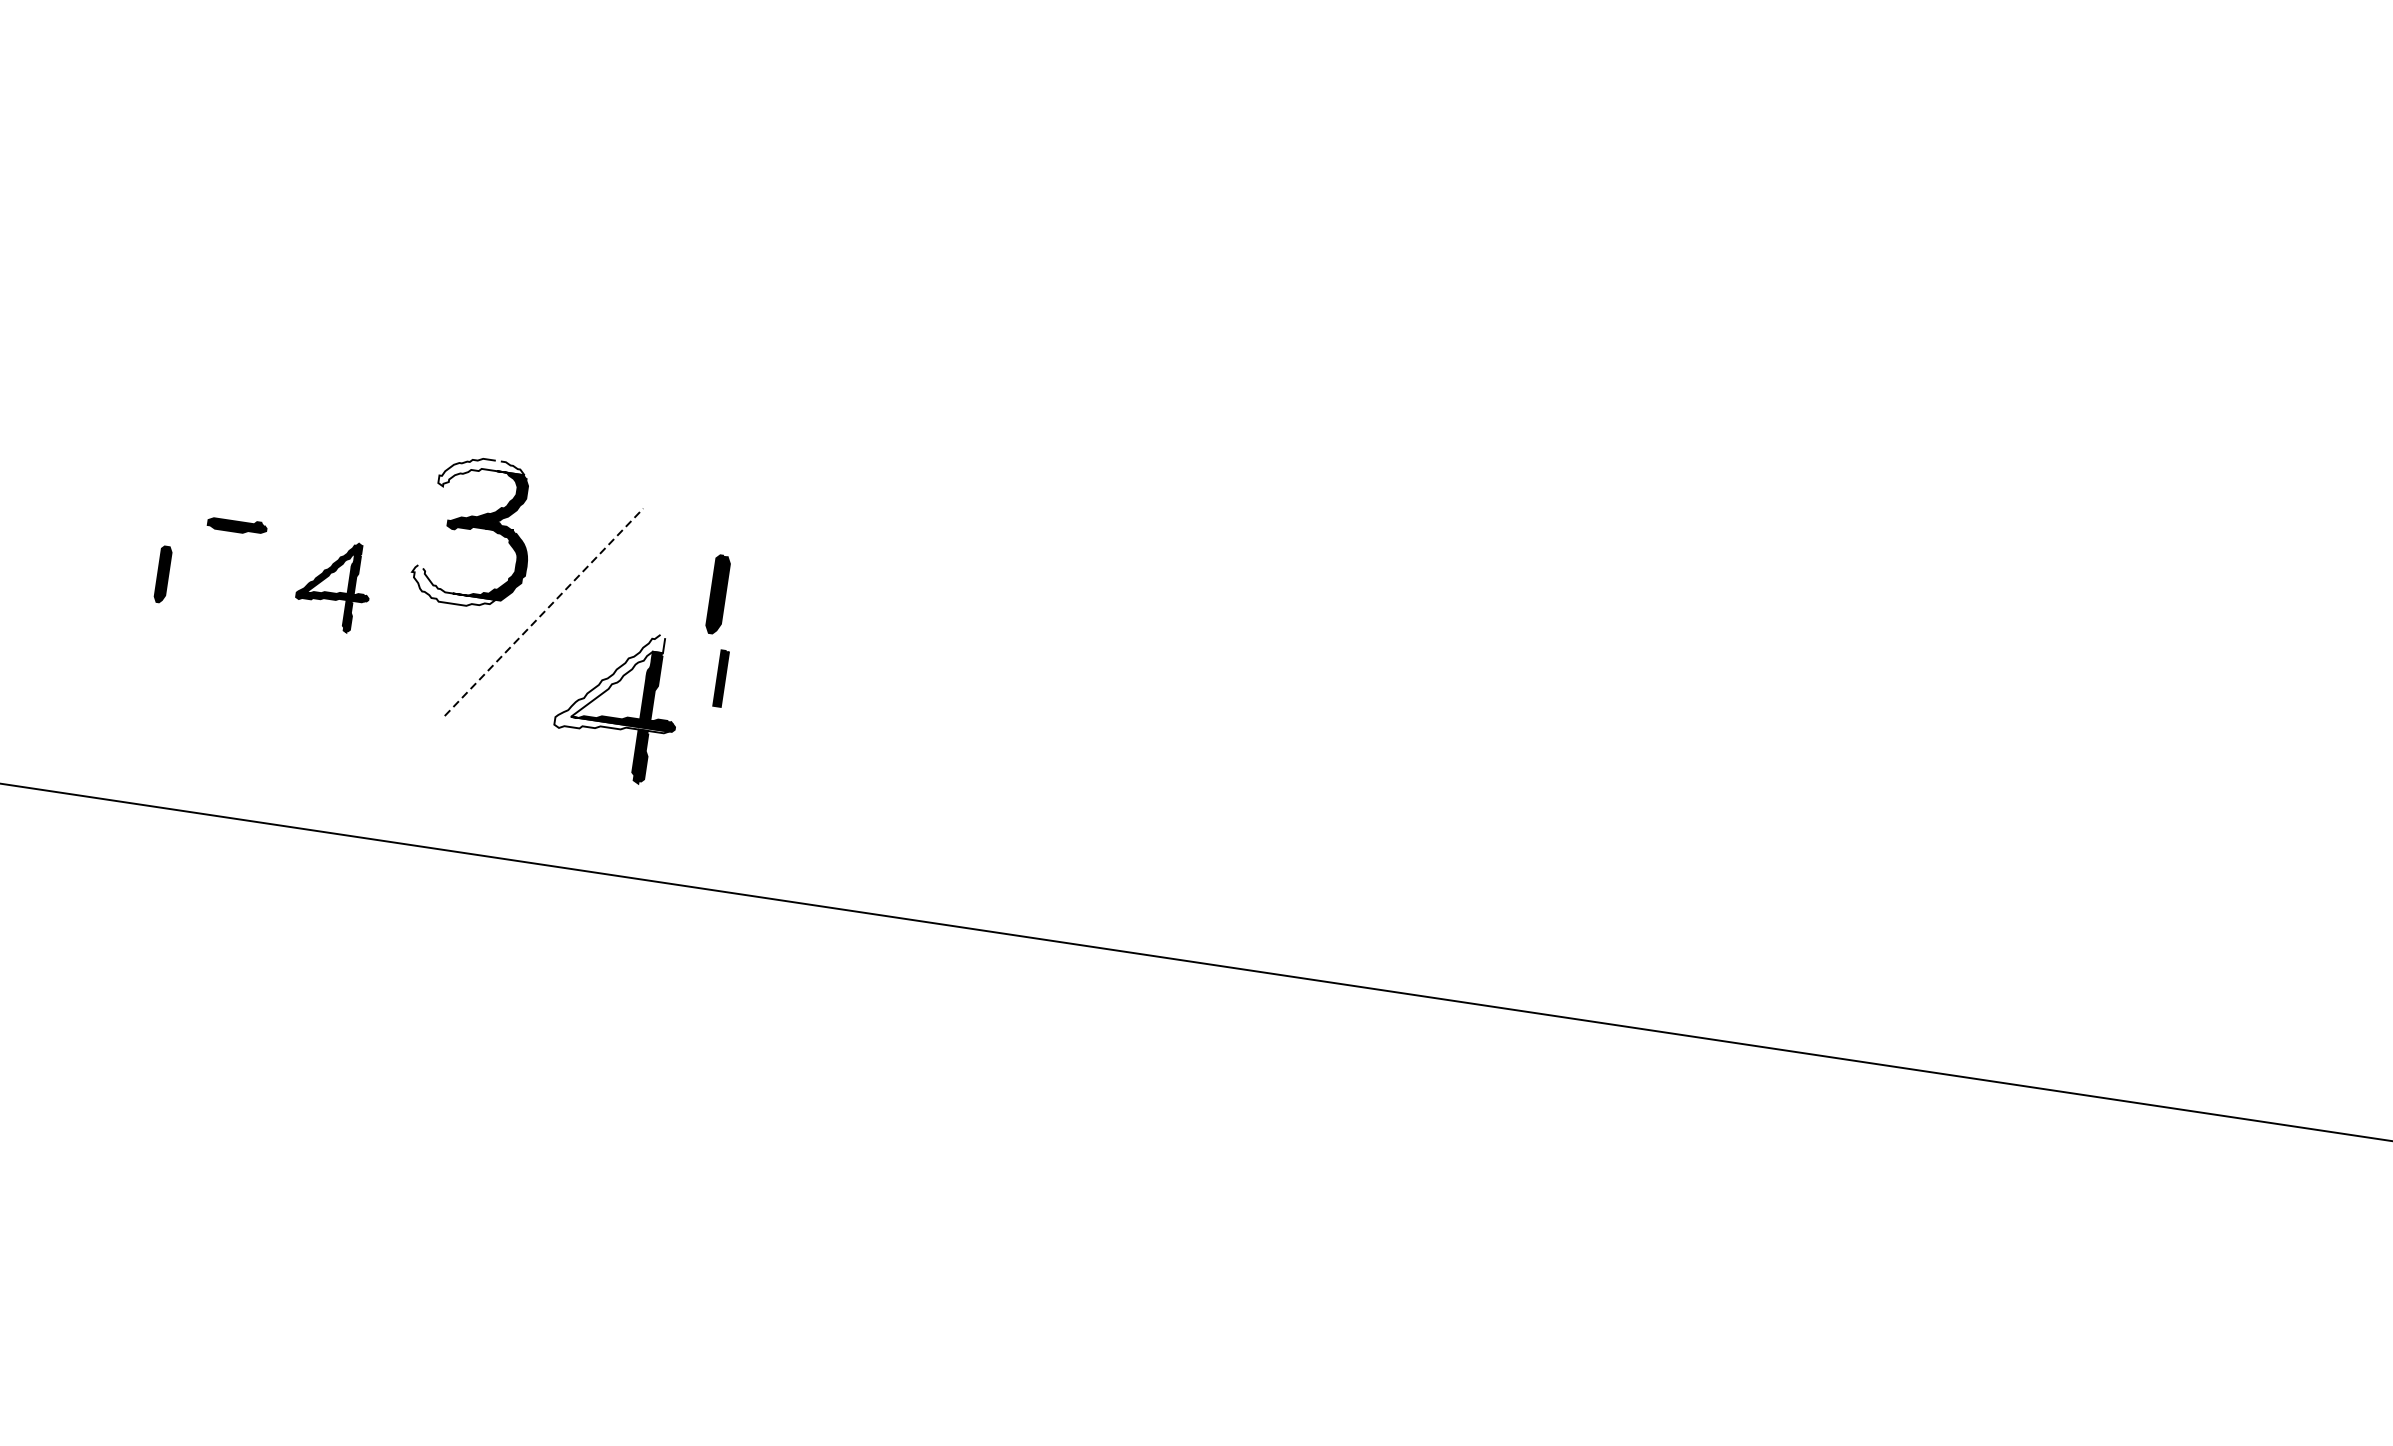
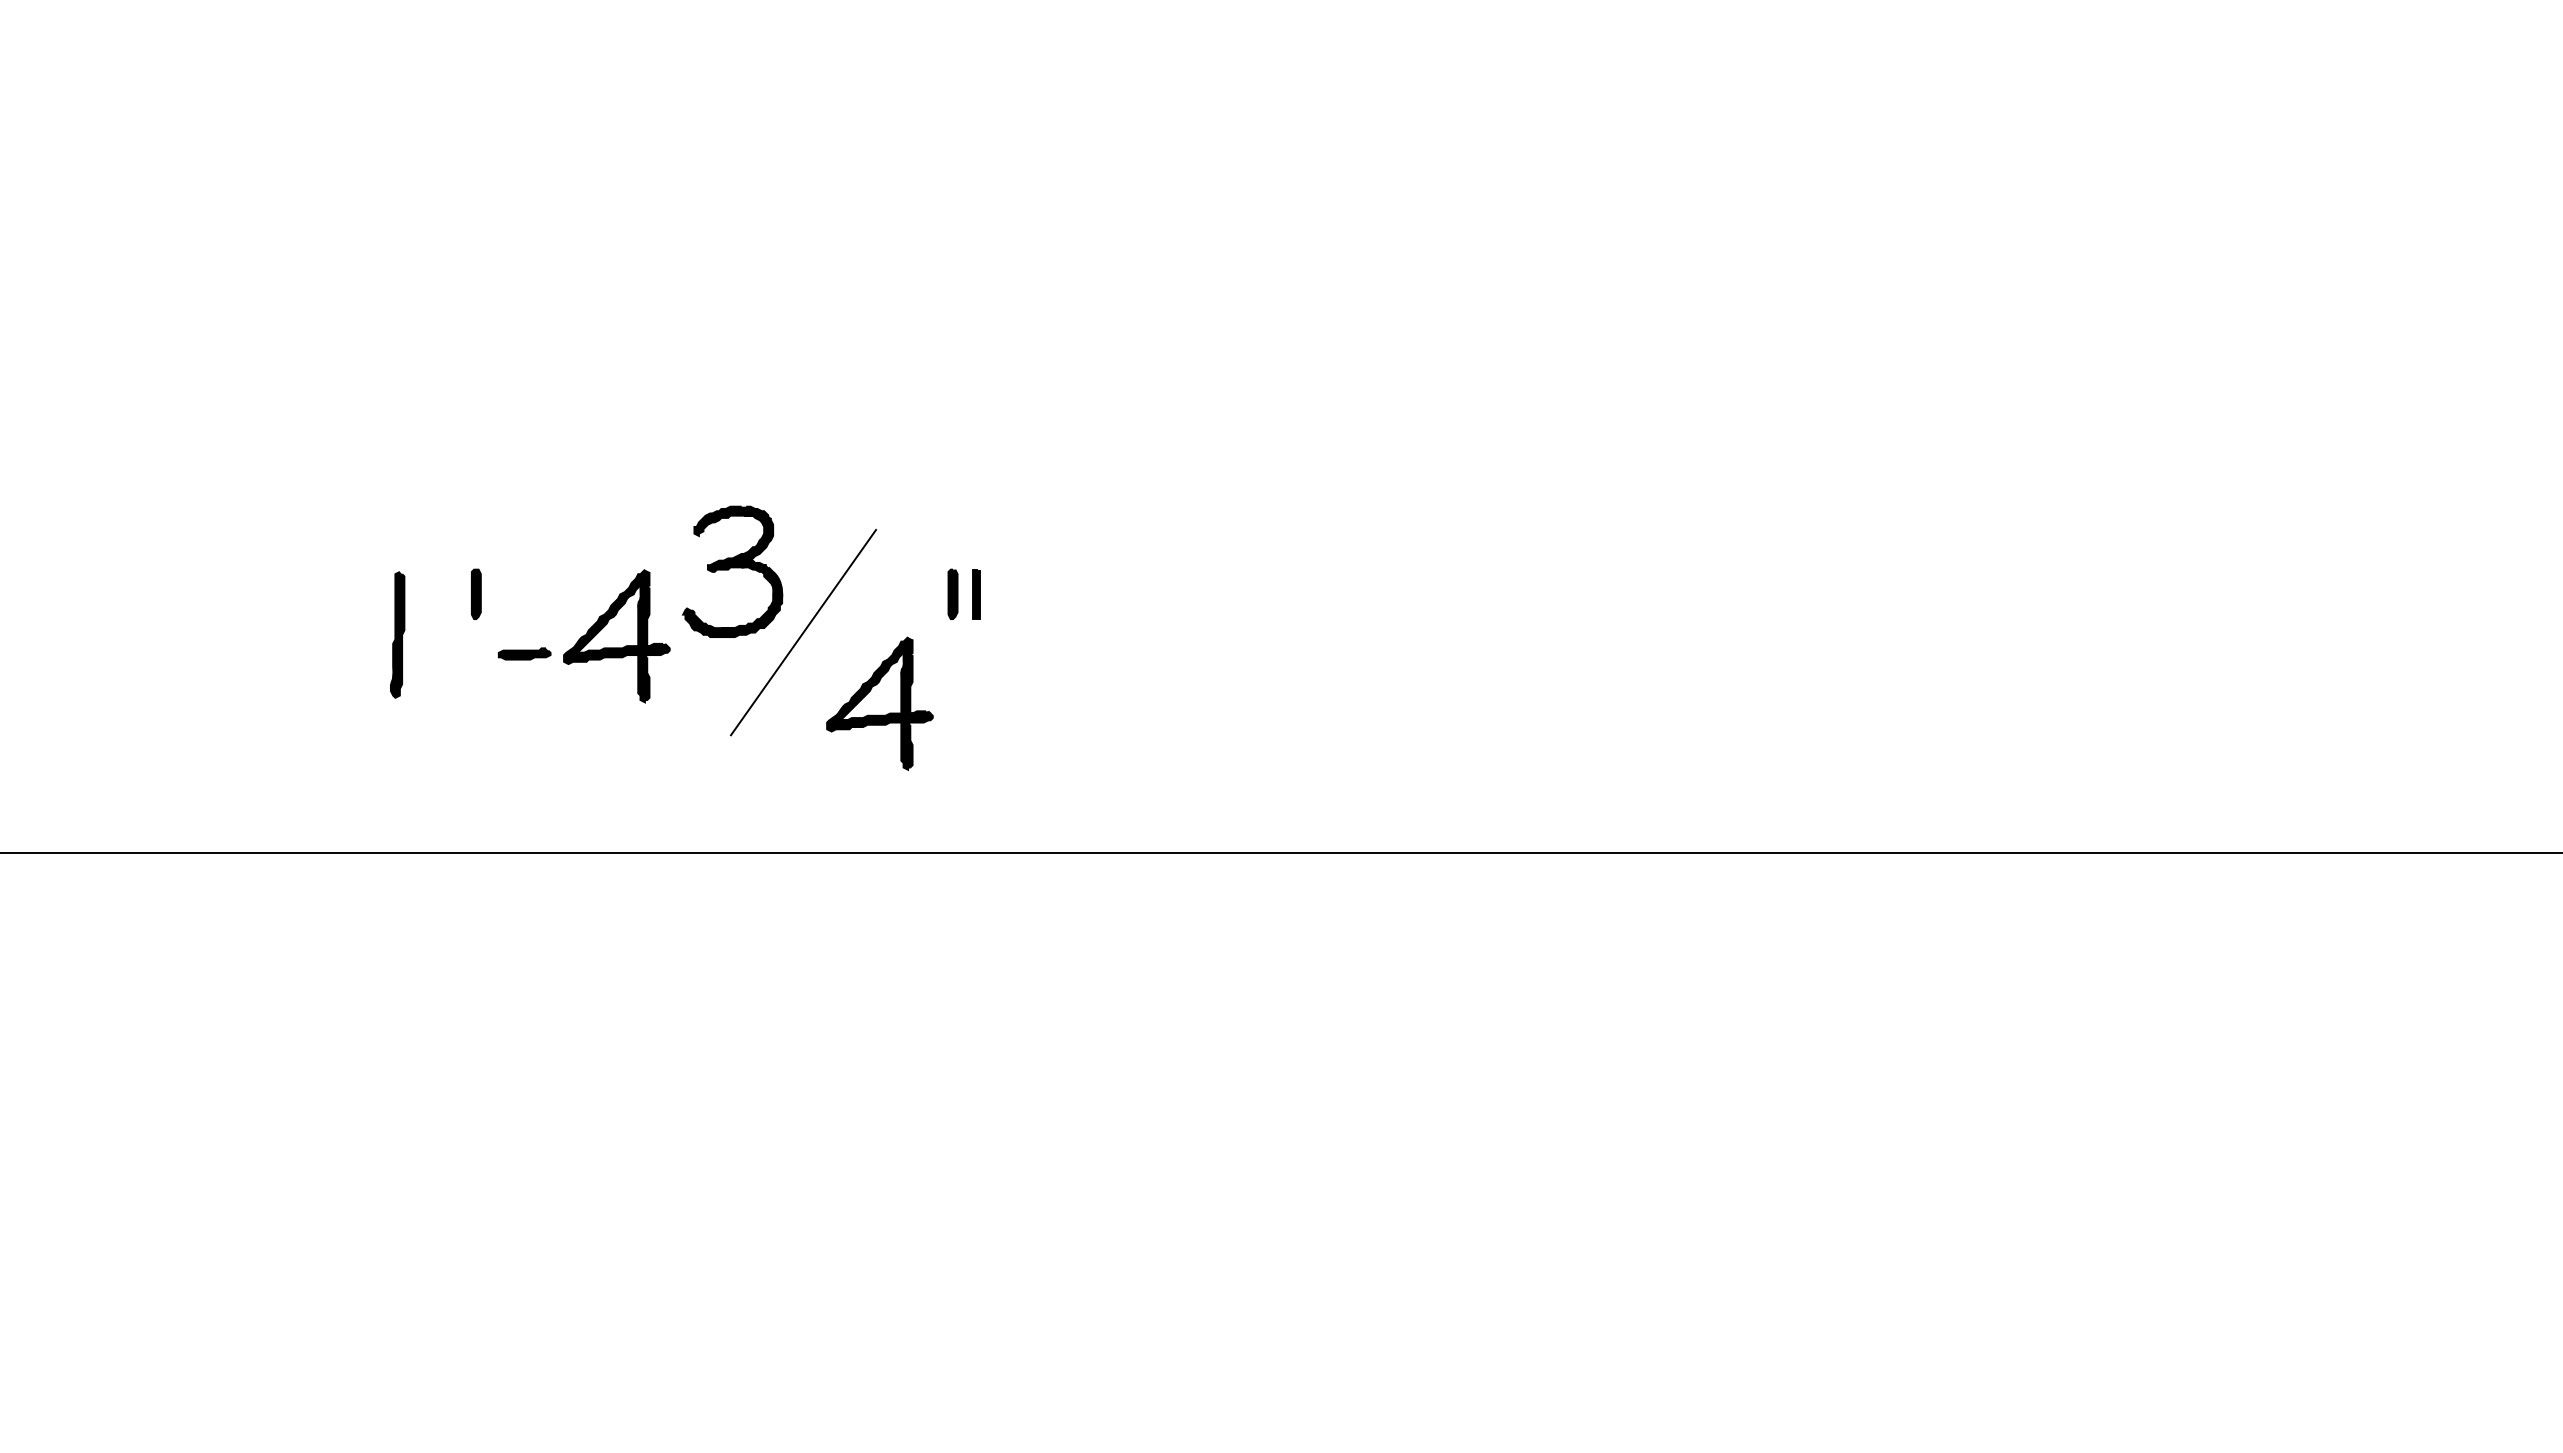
fill: (482, 474) -> (731, 520), added
part: (237, 525) -> (524, 653), moved
part: (88, 546) -> (397, 634), added
part: (163, 573) -> (476, 593), moved
part: (333, 585) -> (616, 636), size x1.67
fill: (453, 587) -> (721, 622), added
part: (717, 593) -> (952, 593), size x0.71
line: (544, 612) -> (803, 632), dashed -> solid
part: (720, 678) -> (976, 594), moved
fill: (618, 682) -> (877, 684), added

